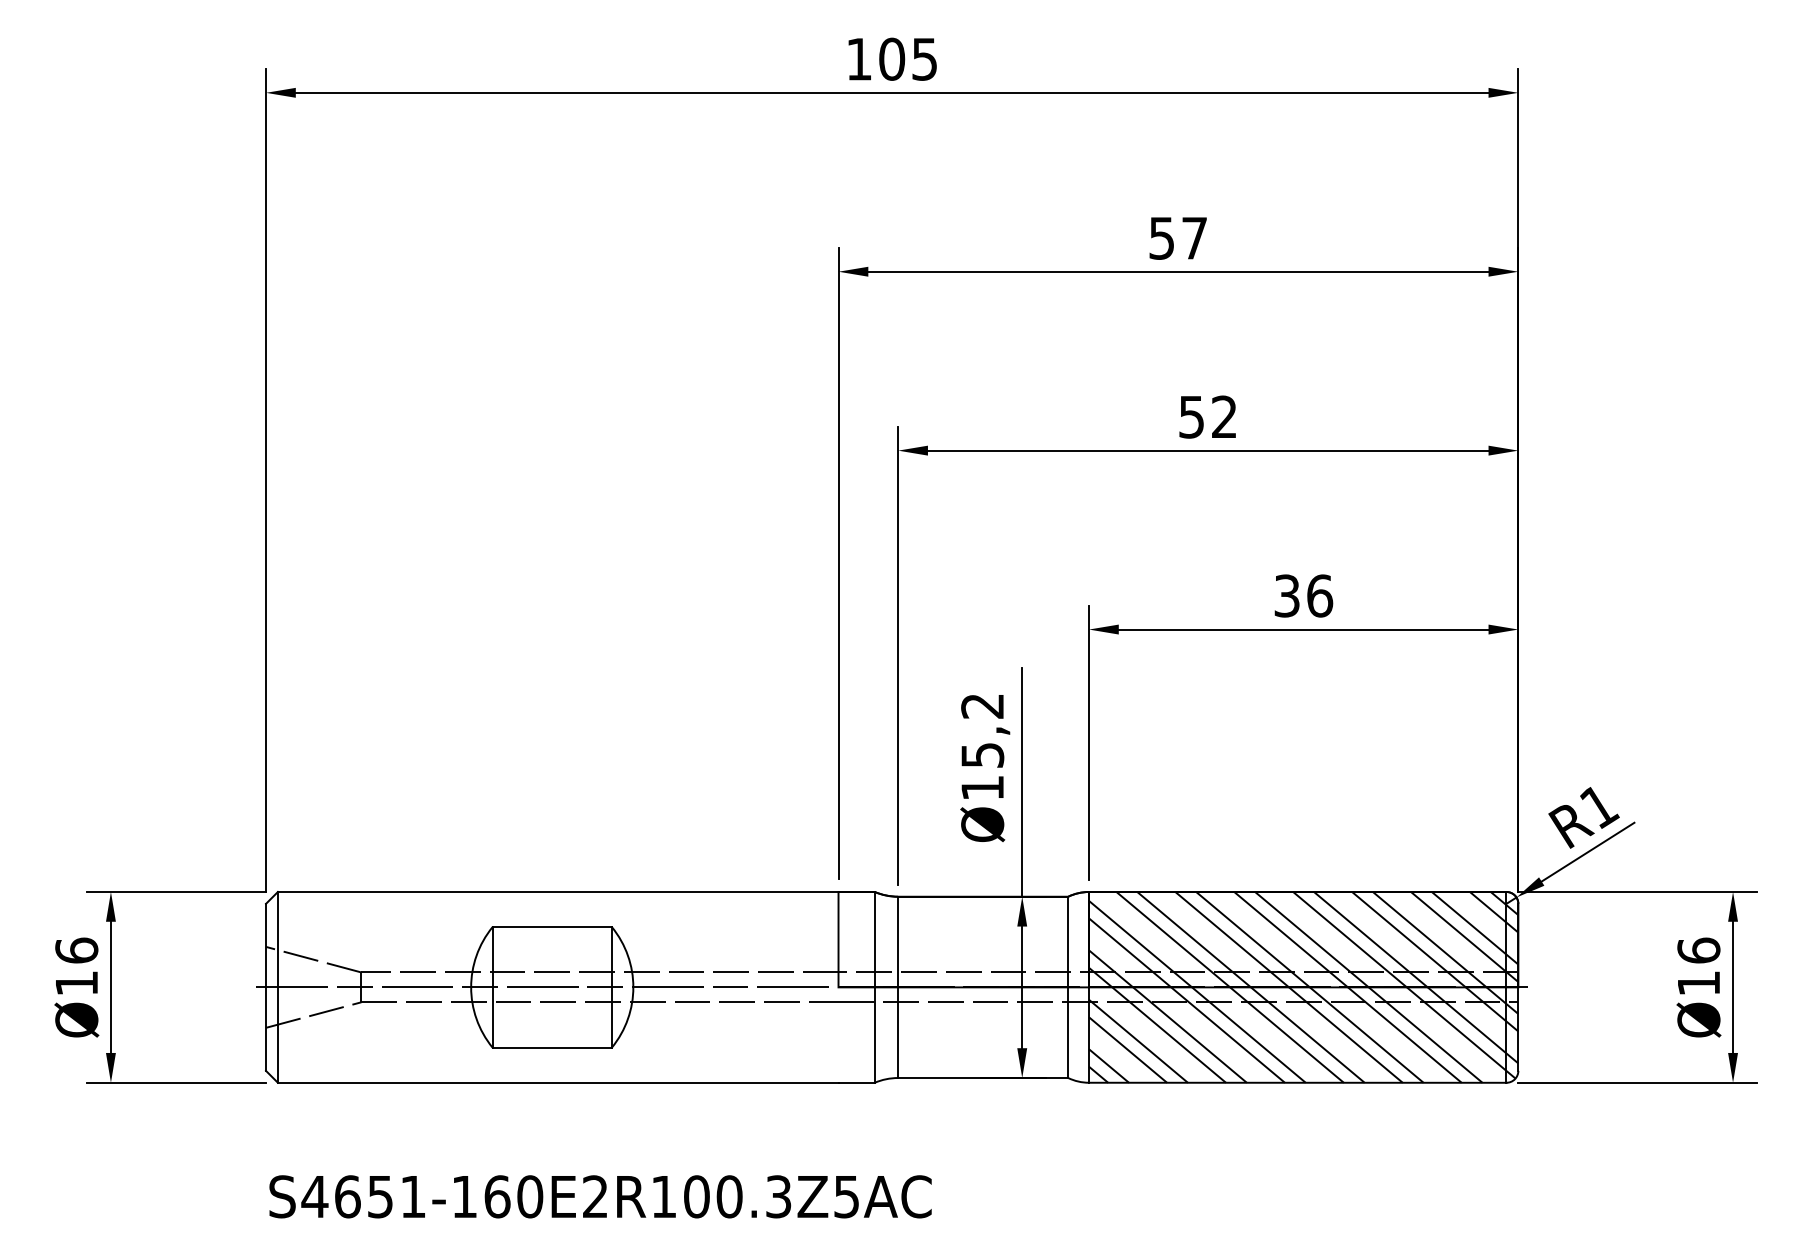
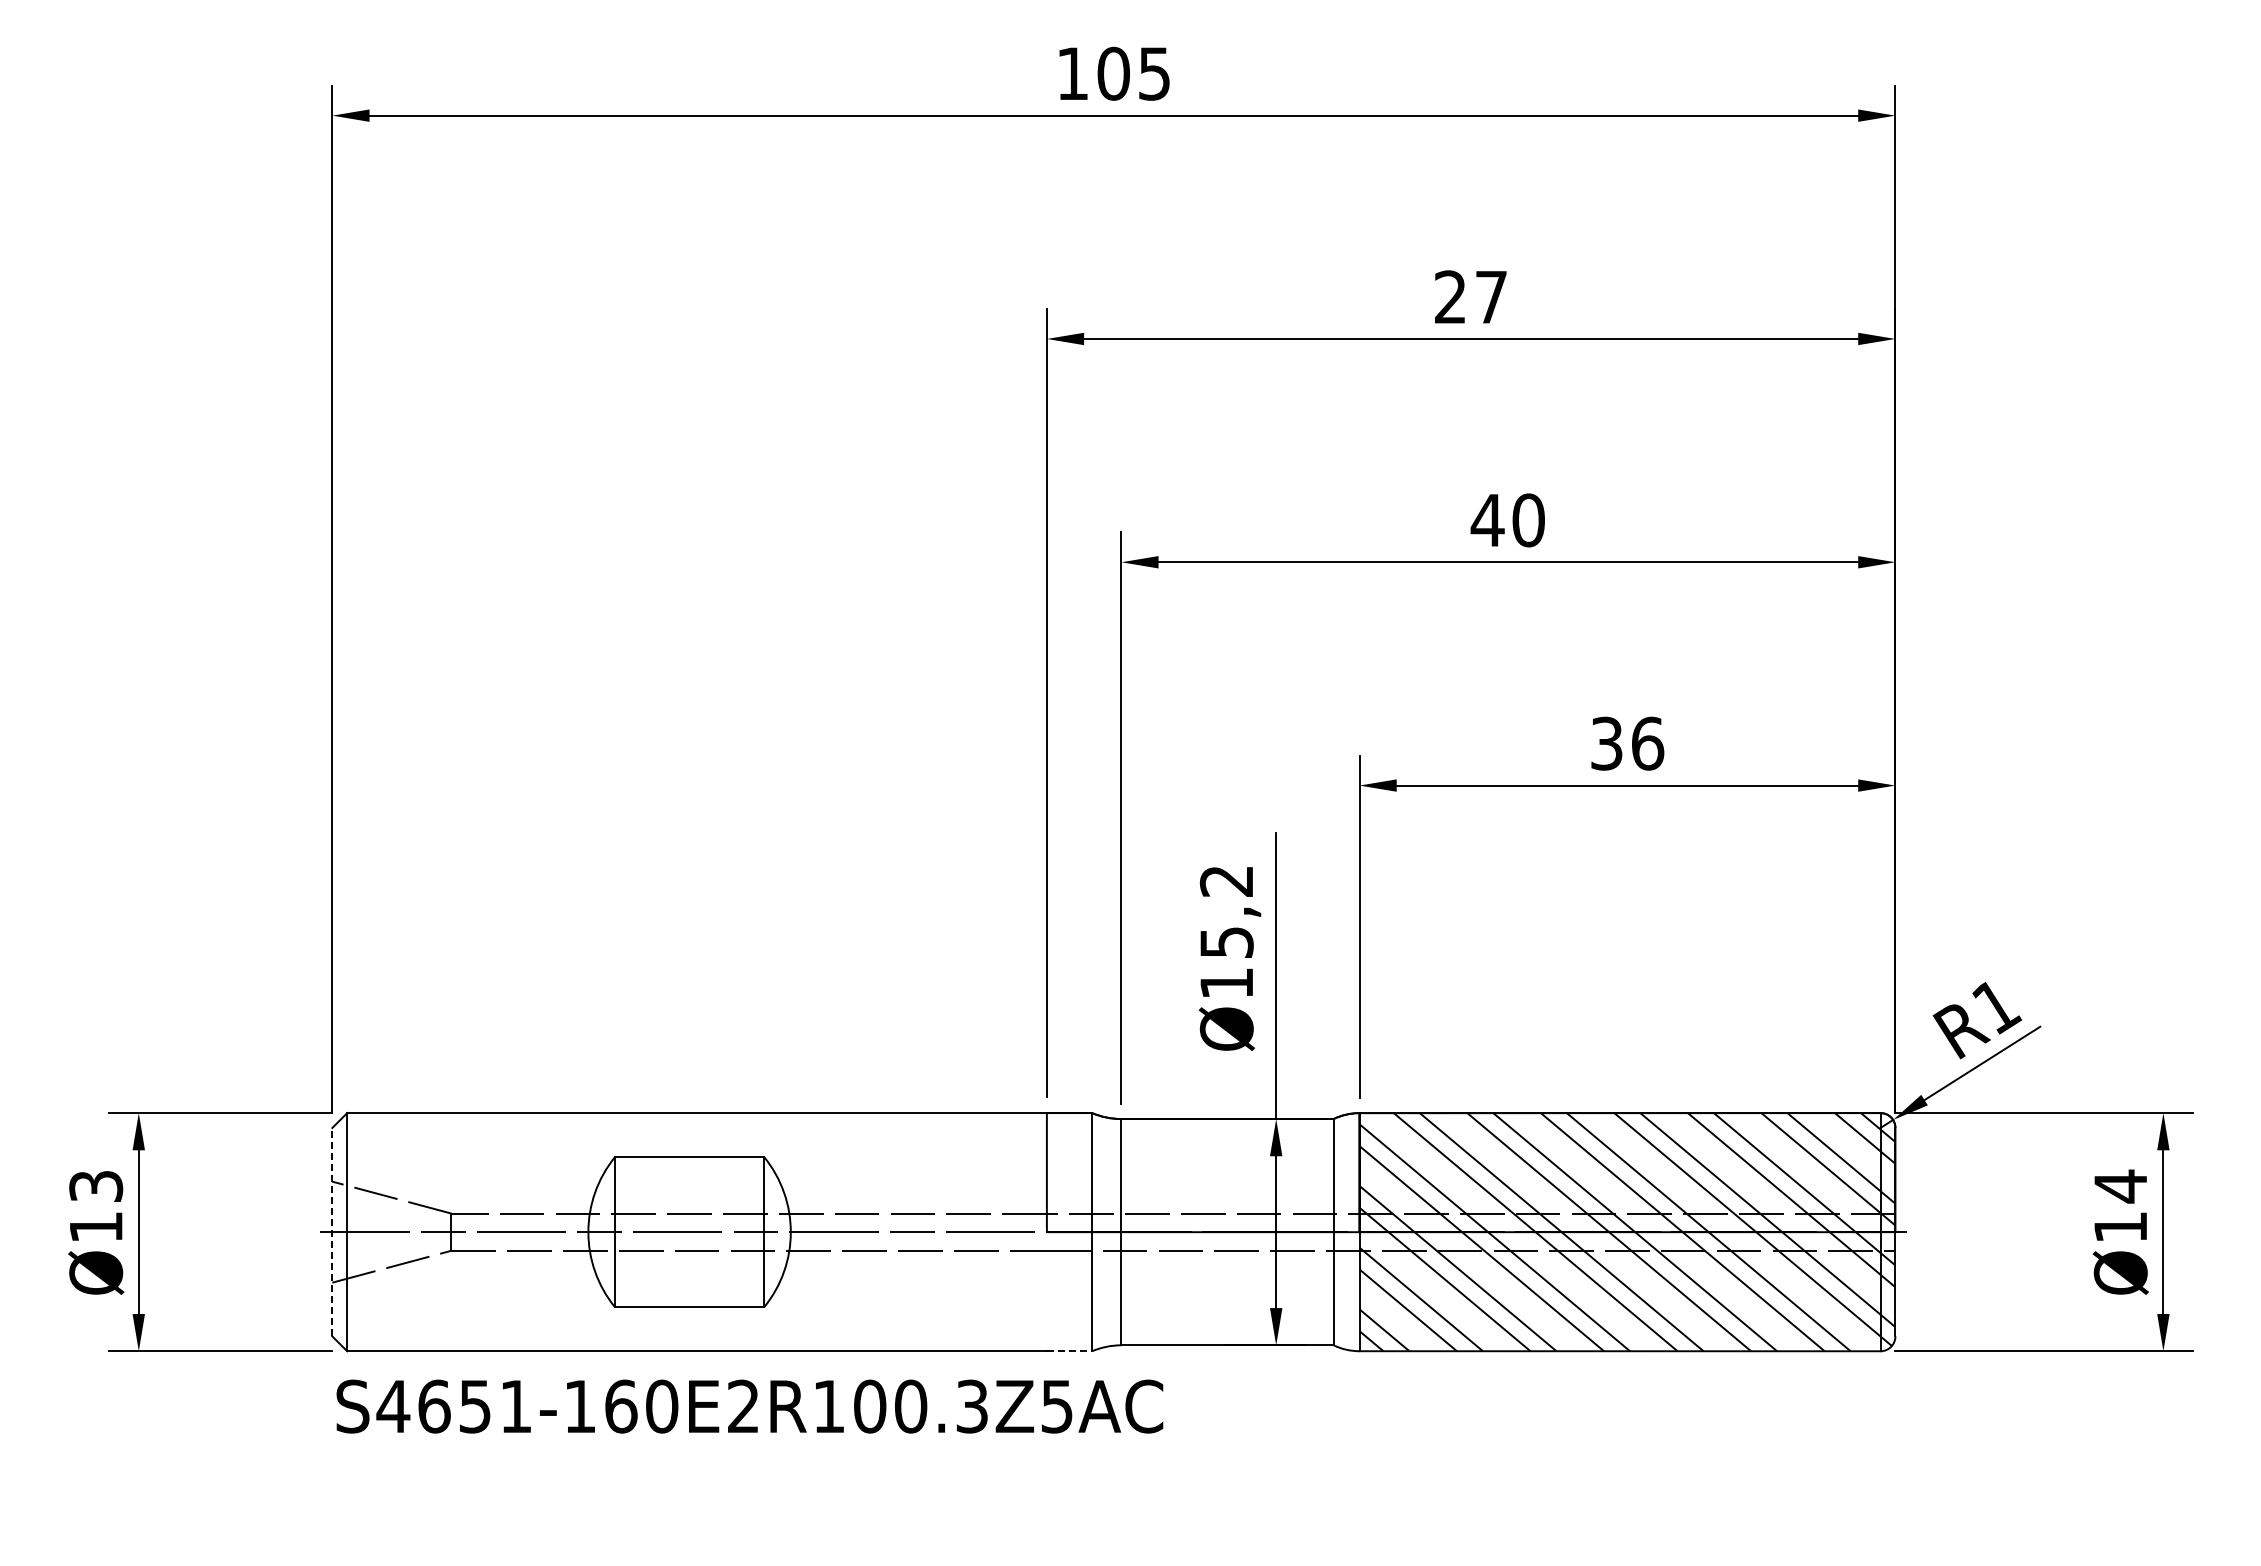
text: (1161, 238) -> (1450, 297), 57 -> 27
text: (1207, 417) -> (1507, 520), 52 -> 40
text: (77, 950) -> (96, 1186), Ø16 -> Ø13
text: (1698, 950) -> (2120, 1186), Ø16 -> Ø14
line: (266, 986) -> (332, 1231), solid -> dashed
line: (856, 1082) -> (1069, 1351), solid -> dashed
text: (600, 1196) -> (749, 1406), moved

